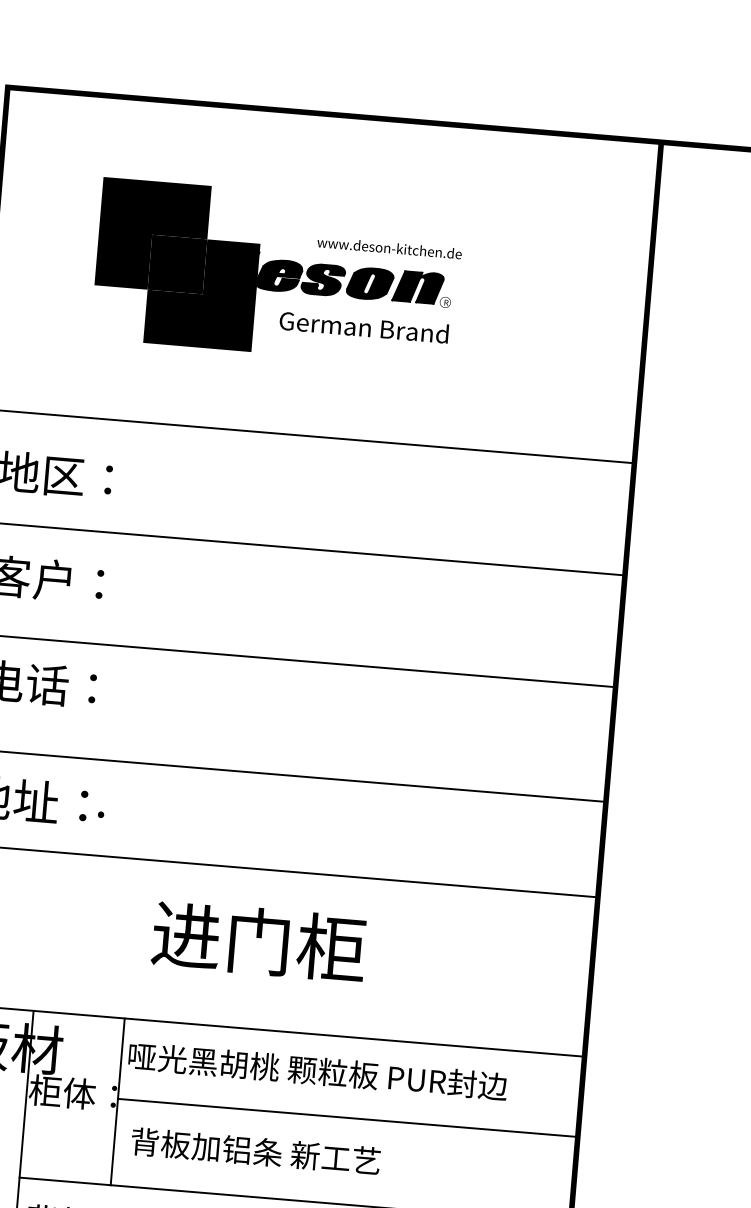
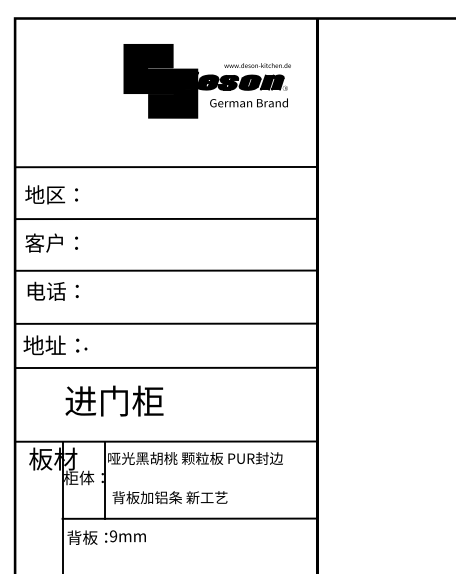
part: (276, 273) -> (206, 81), moved
text: (259, 940) -> (114, 400), moved
line: (346, 1117) -> (210, 478), removed

